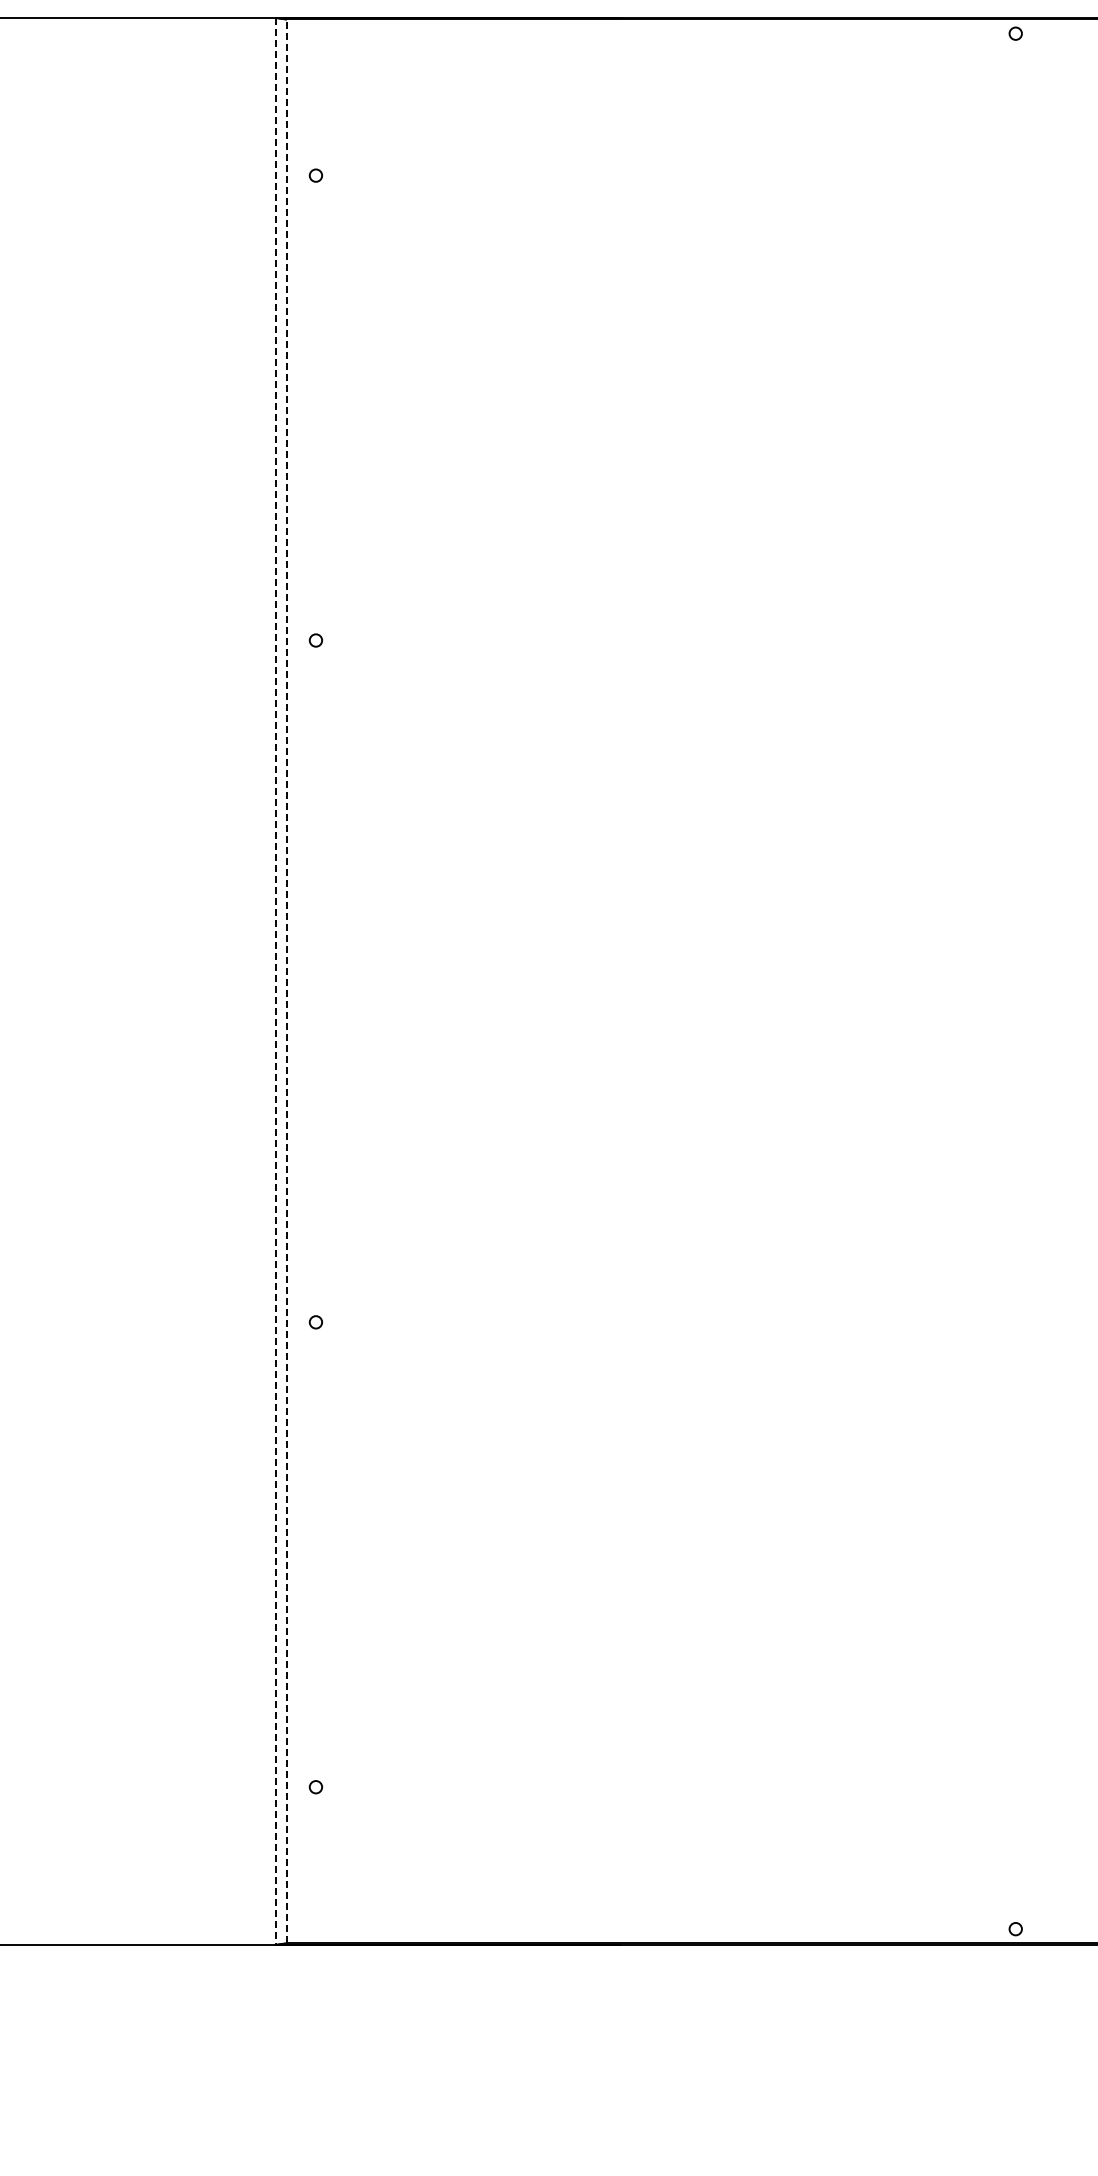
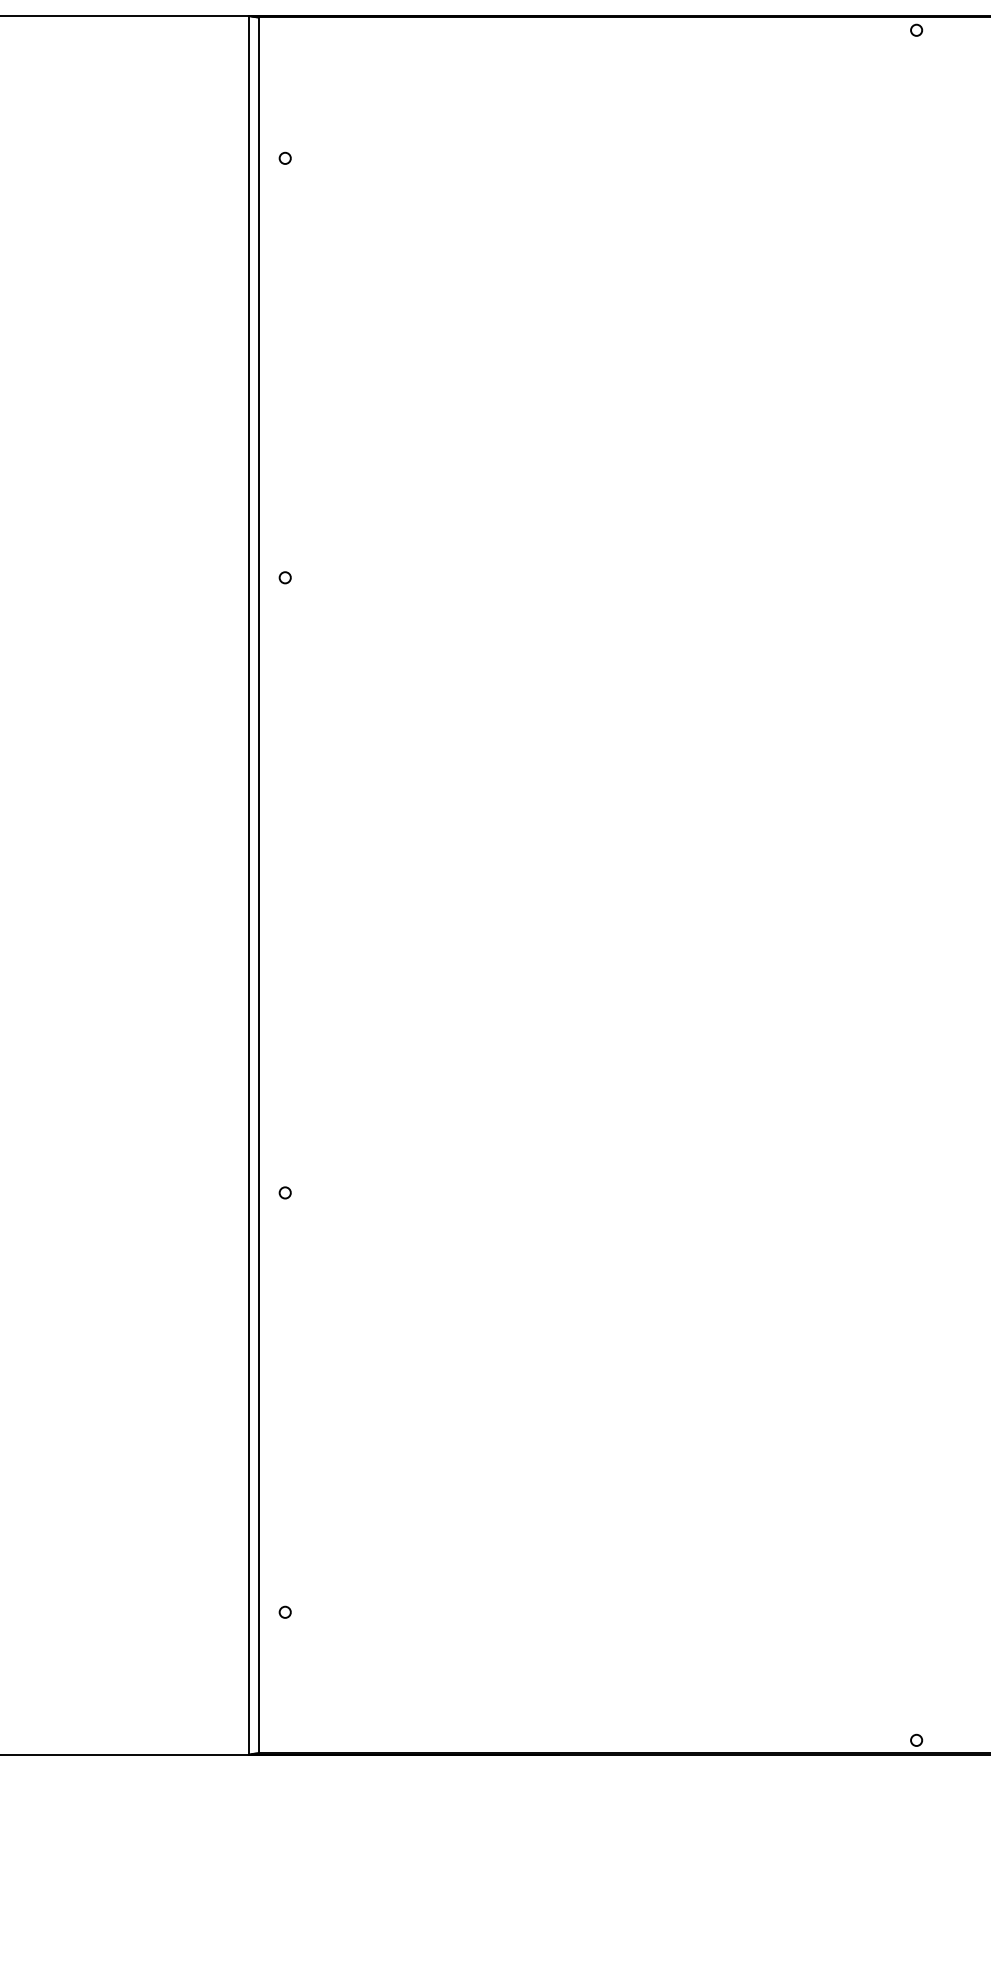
line: (275, 981) -> (248, 885), dashed -> solid
line: (286, 981) -> (258, 885), dashed -> solid

